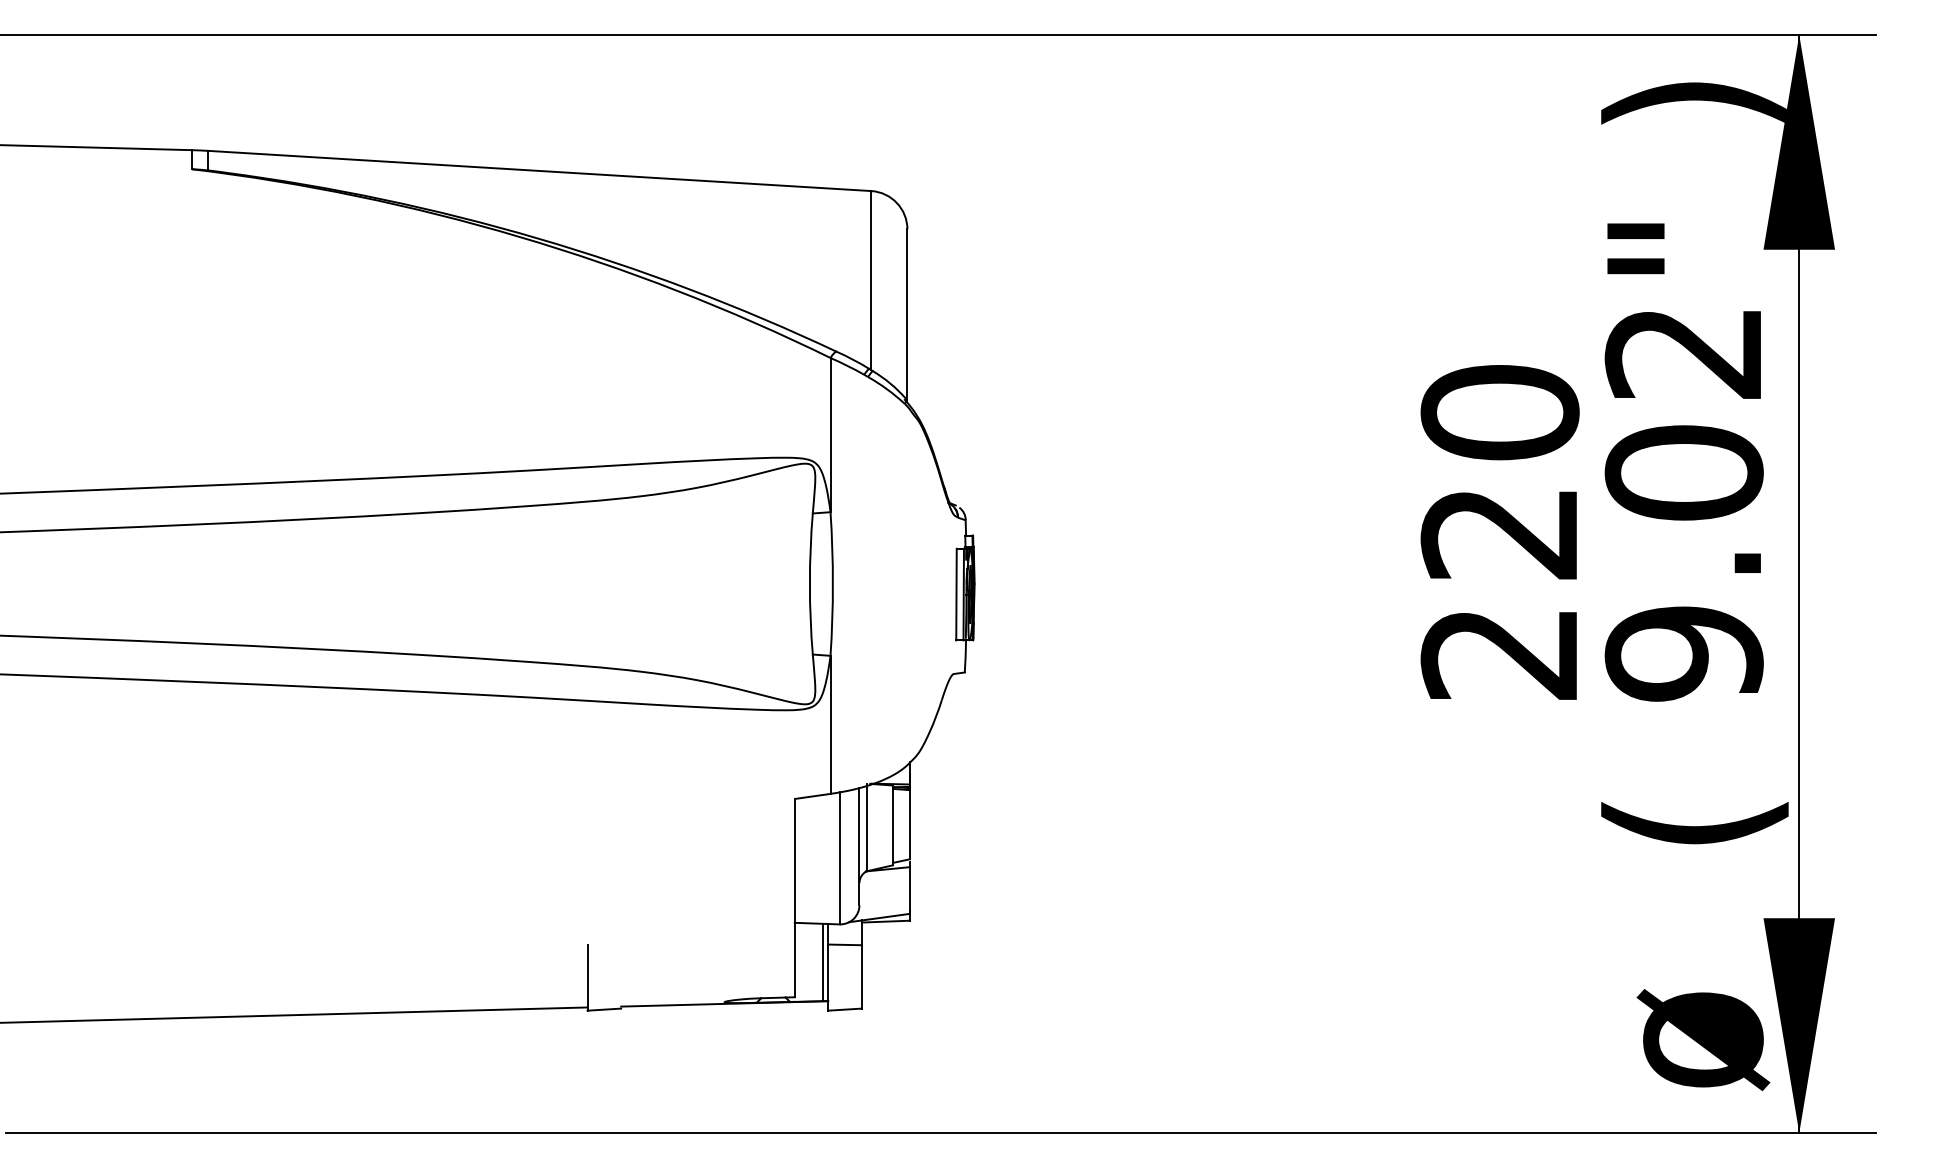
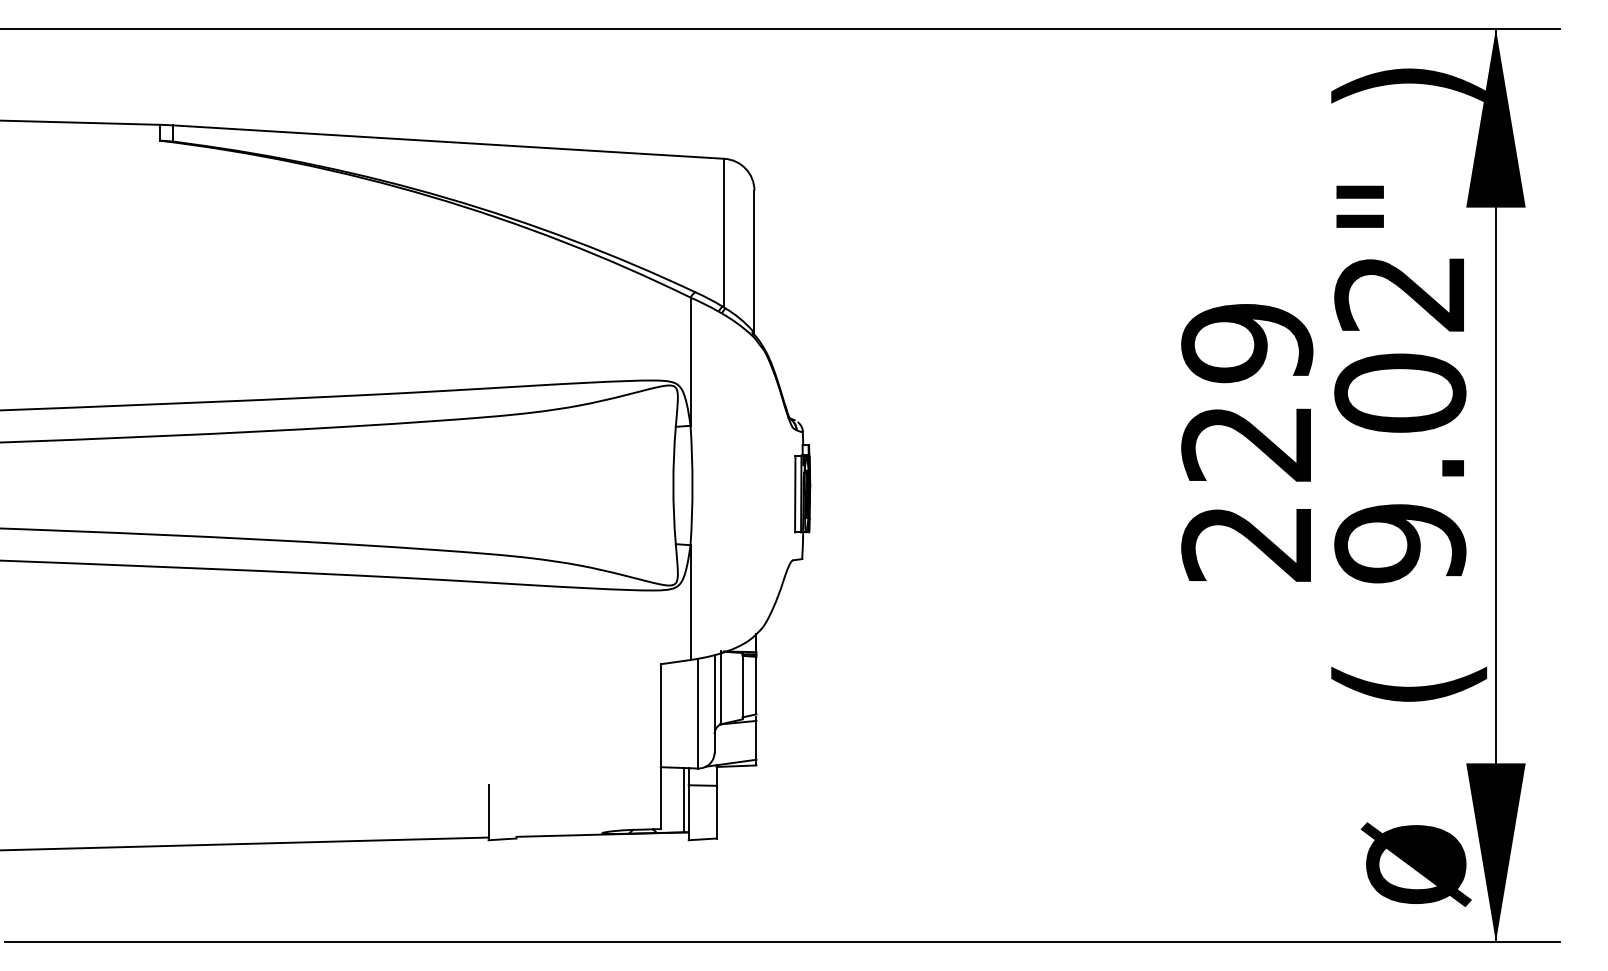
text: (1499, 412) -> (1246, 342), 220 -> 229

